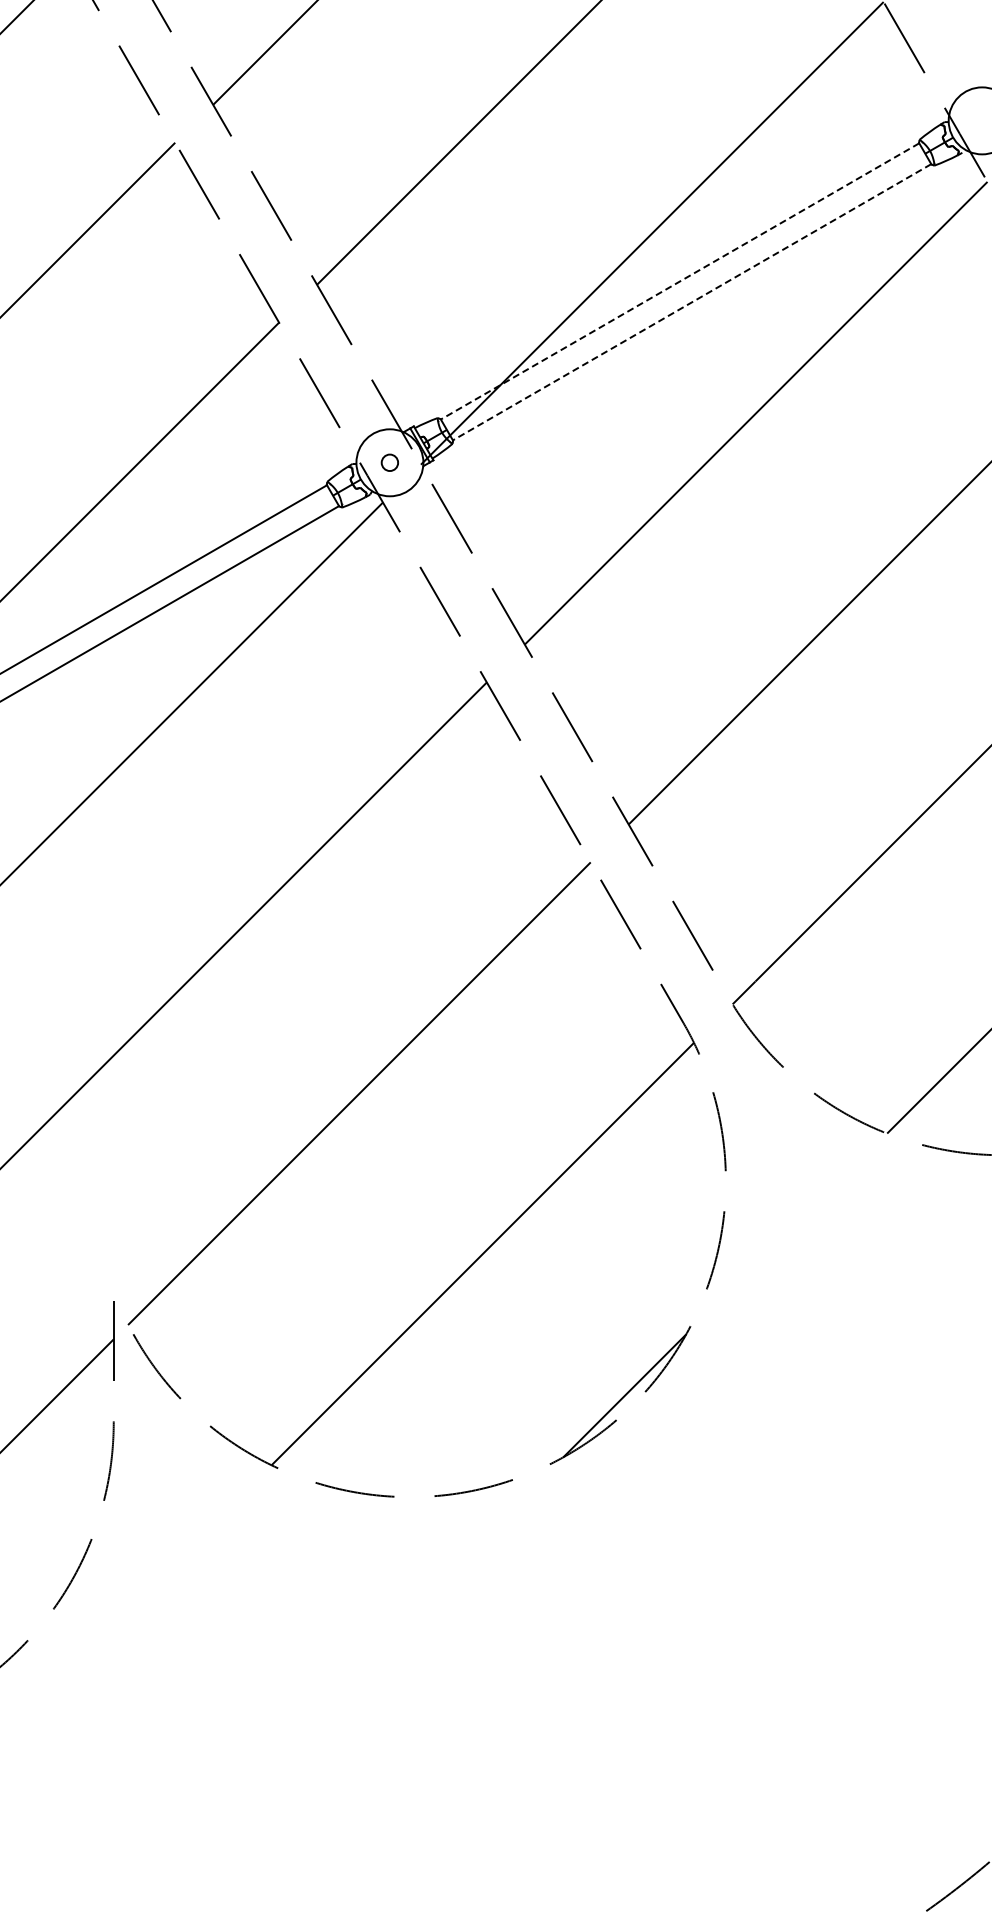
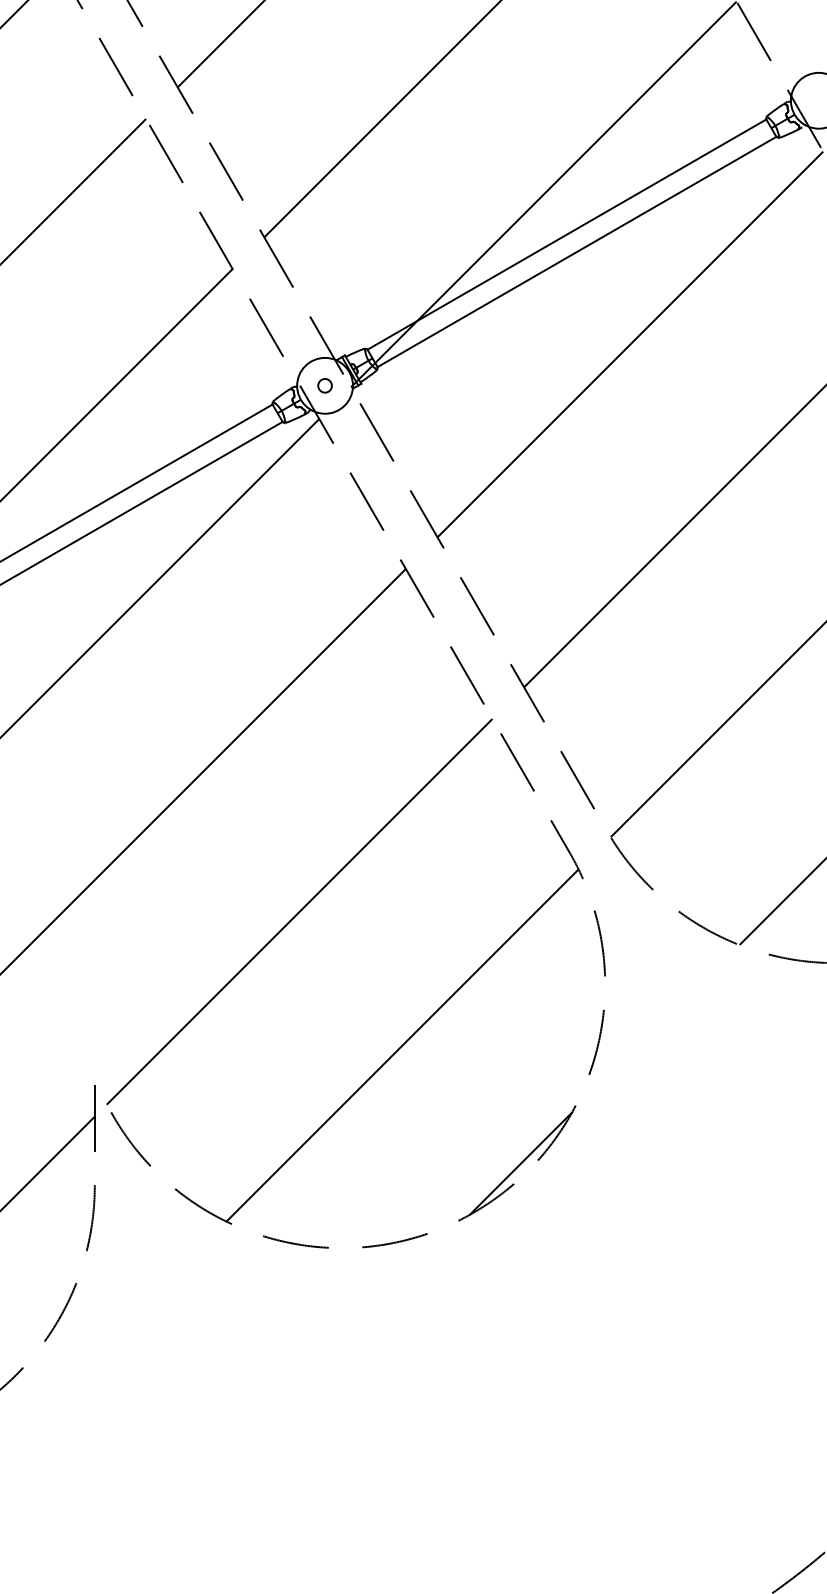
line: (679, 281) -> (566, 234), dashed -> solid
line: (691, 302) -> (576, 252), dashed -> solid

